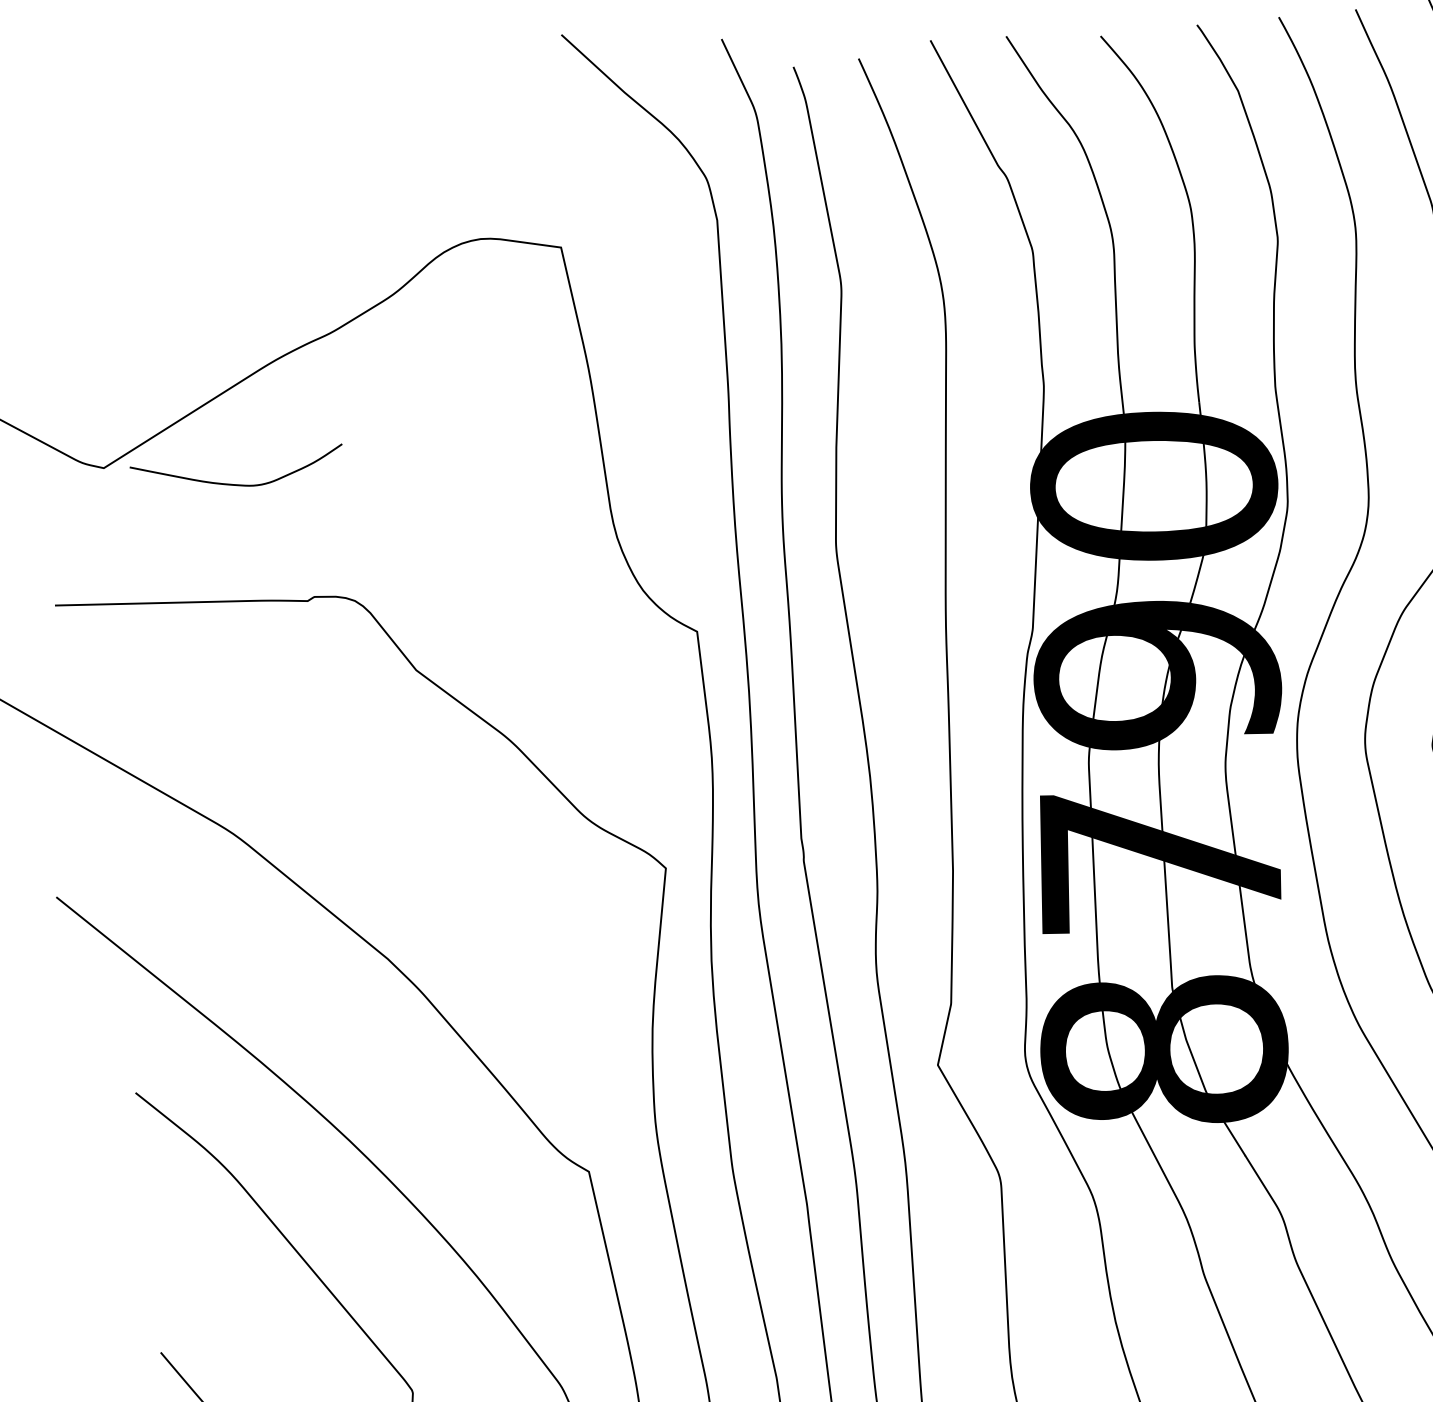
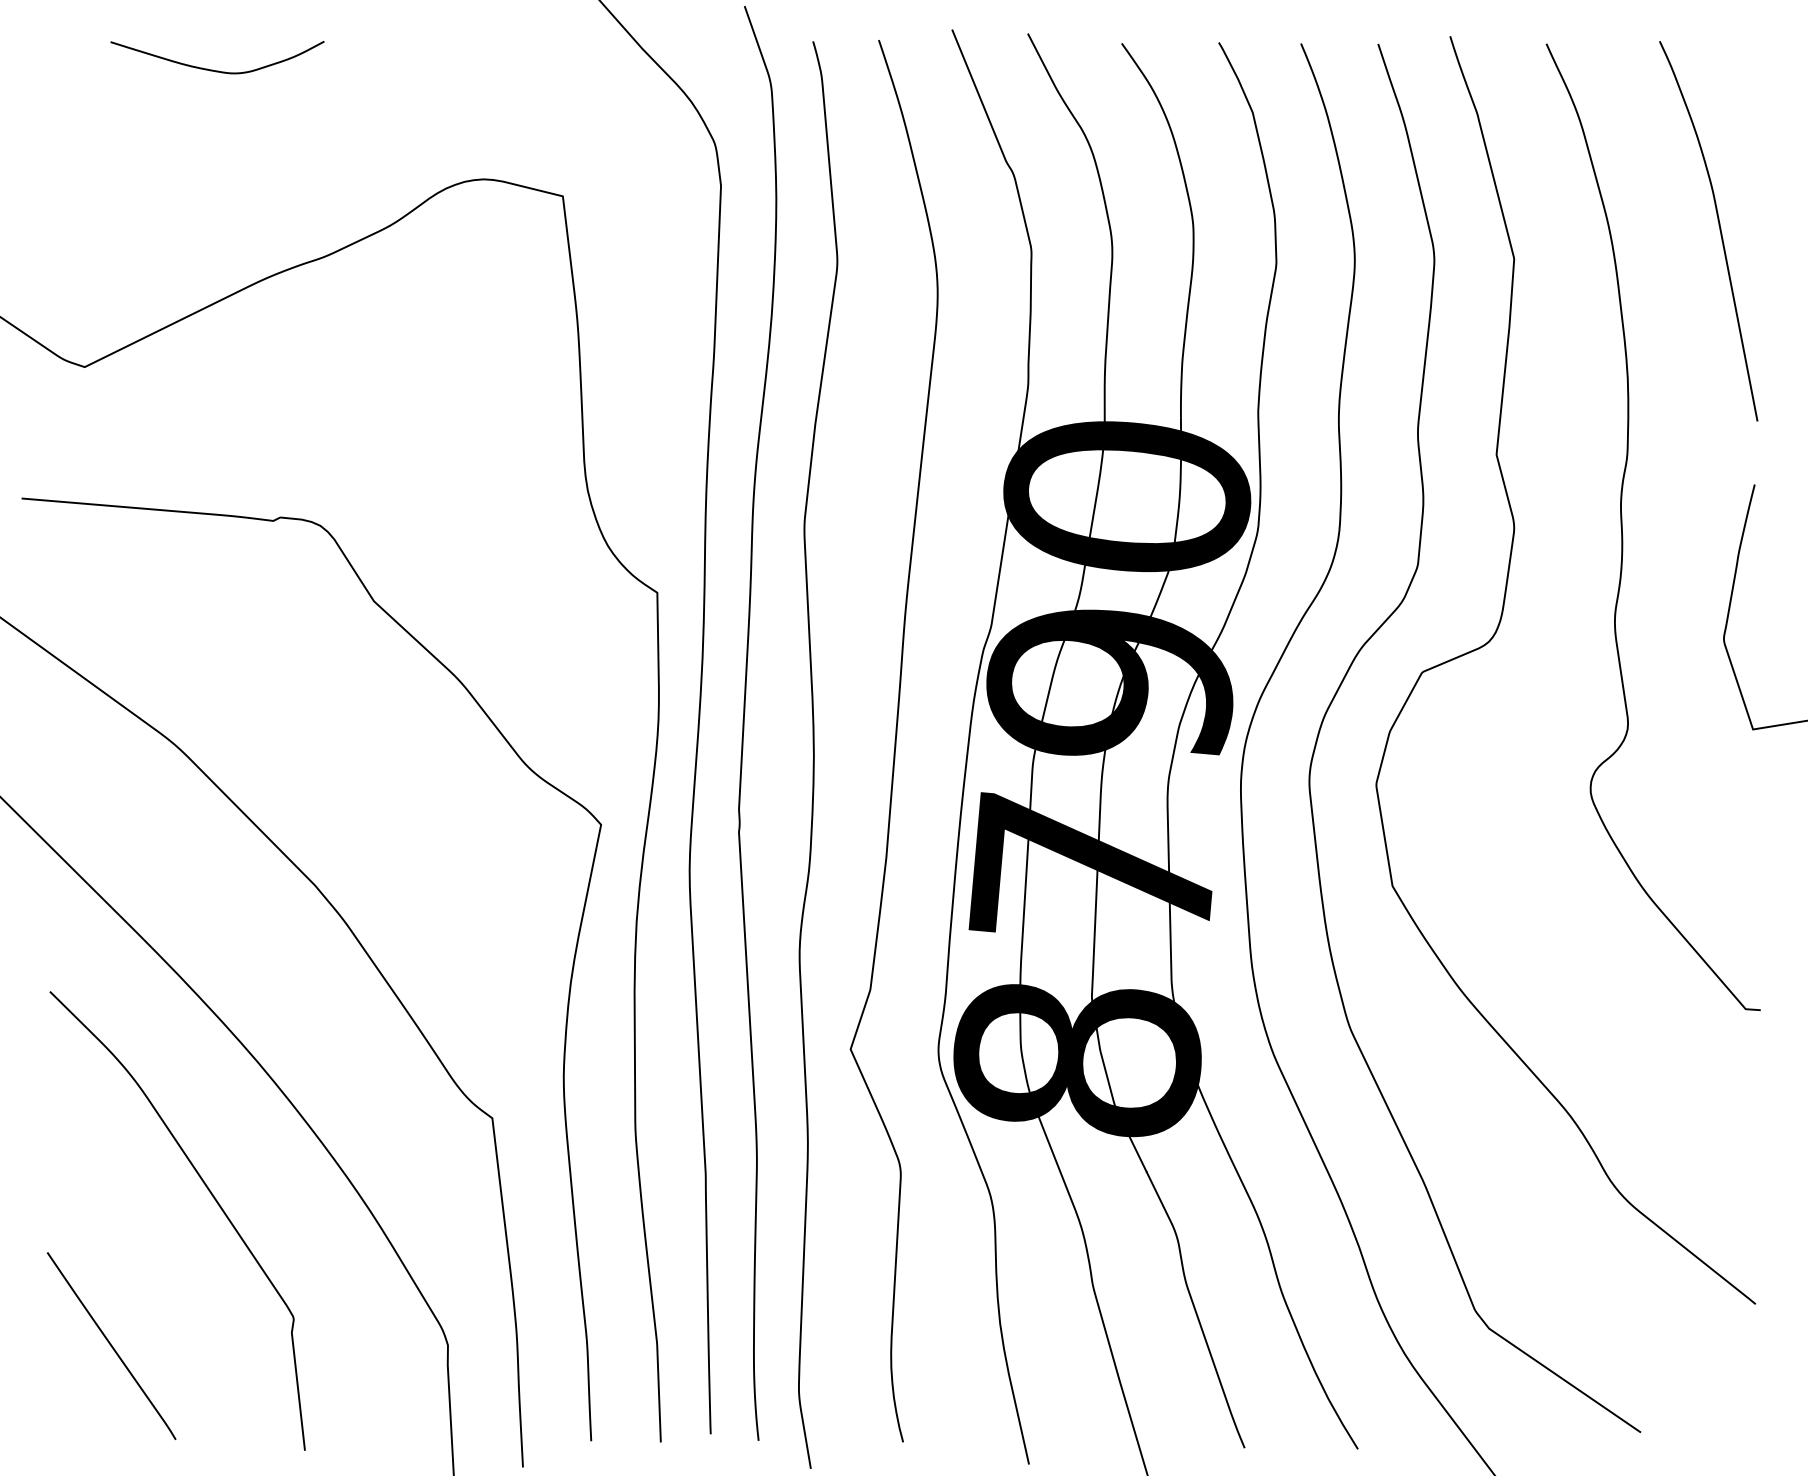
curve: (234, 483) -> (213, 69), moved

